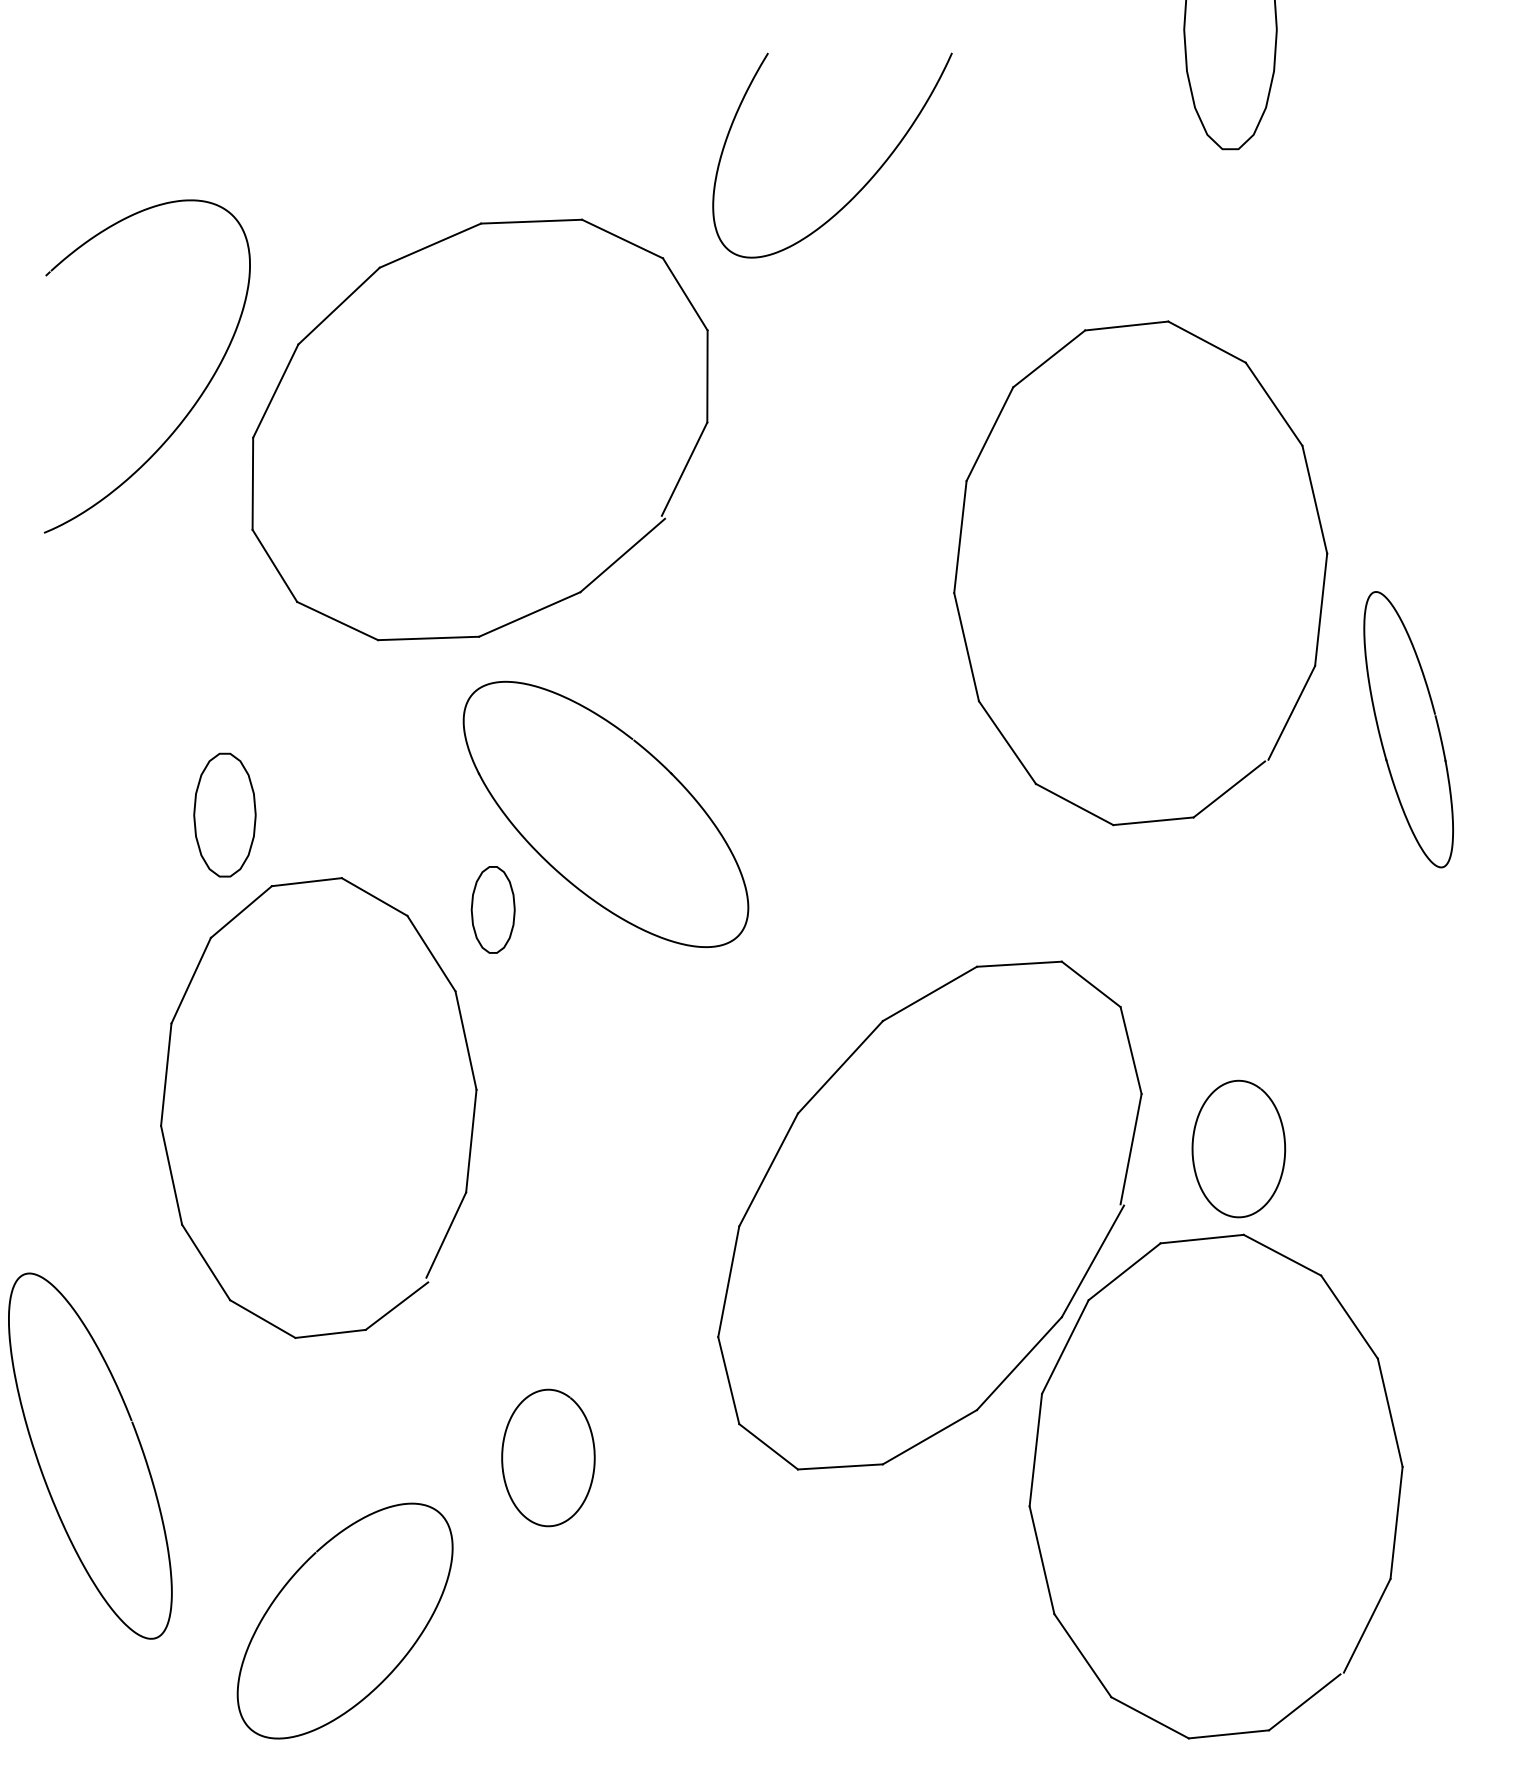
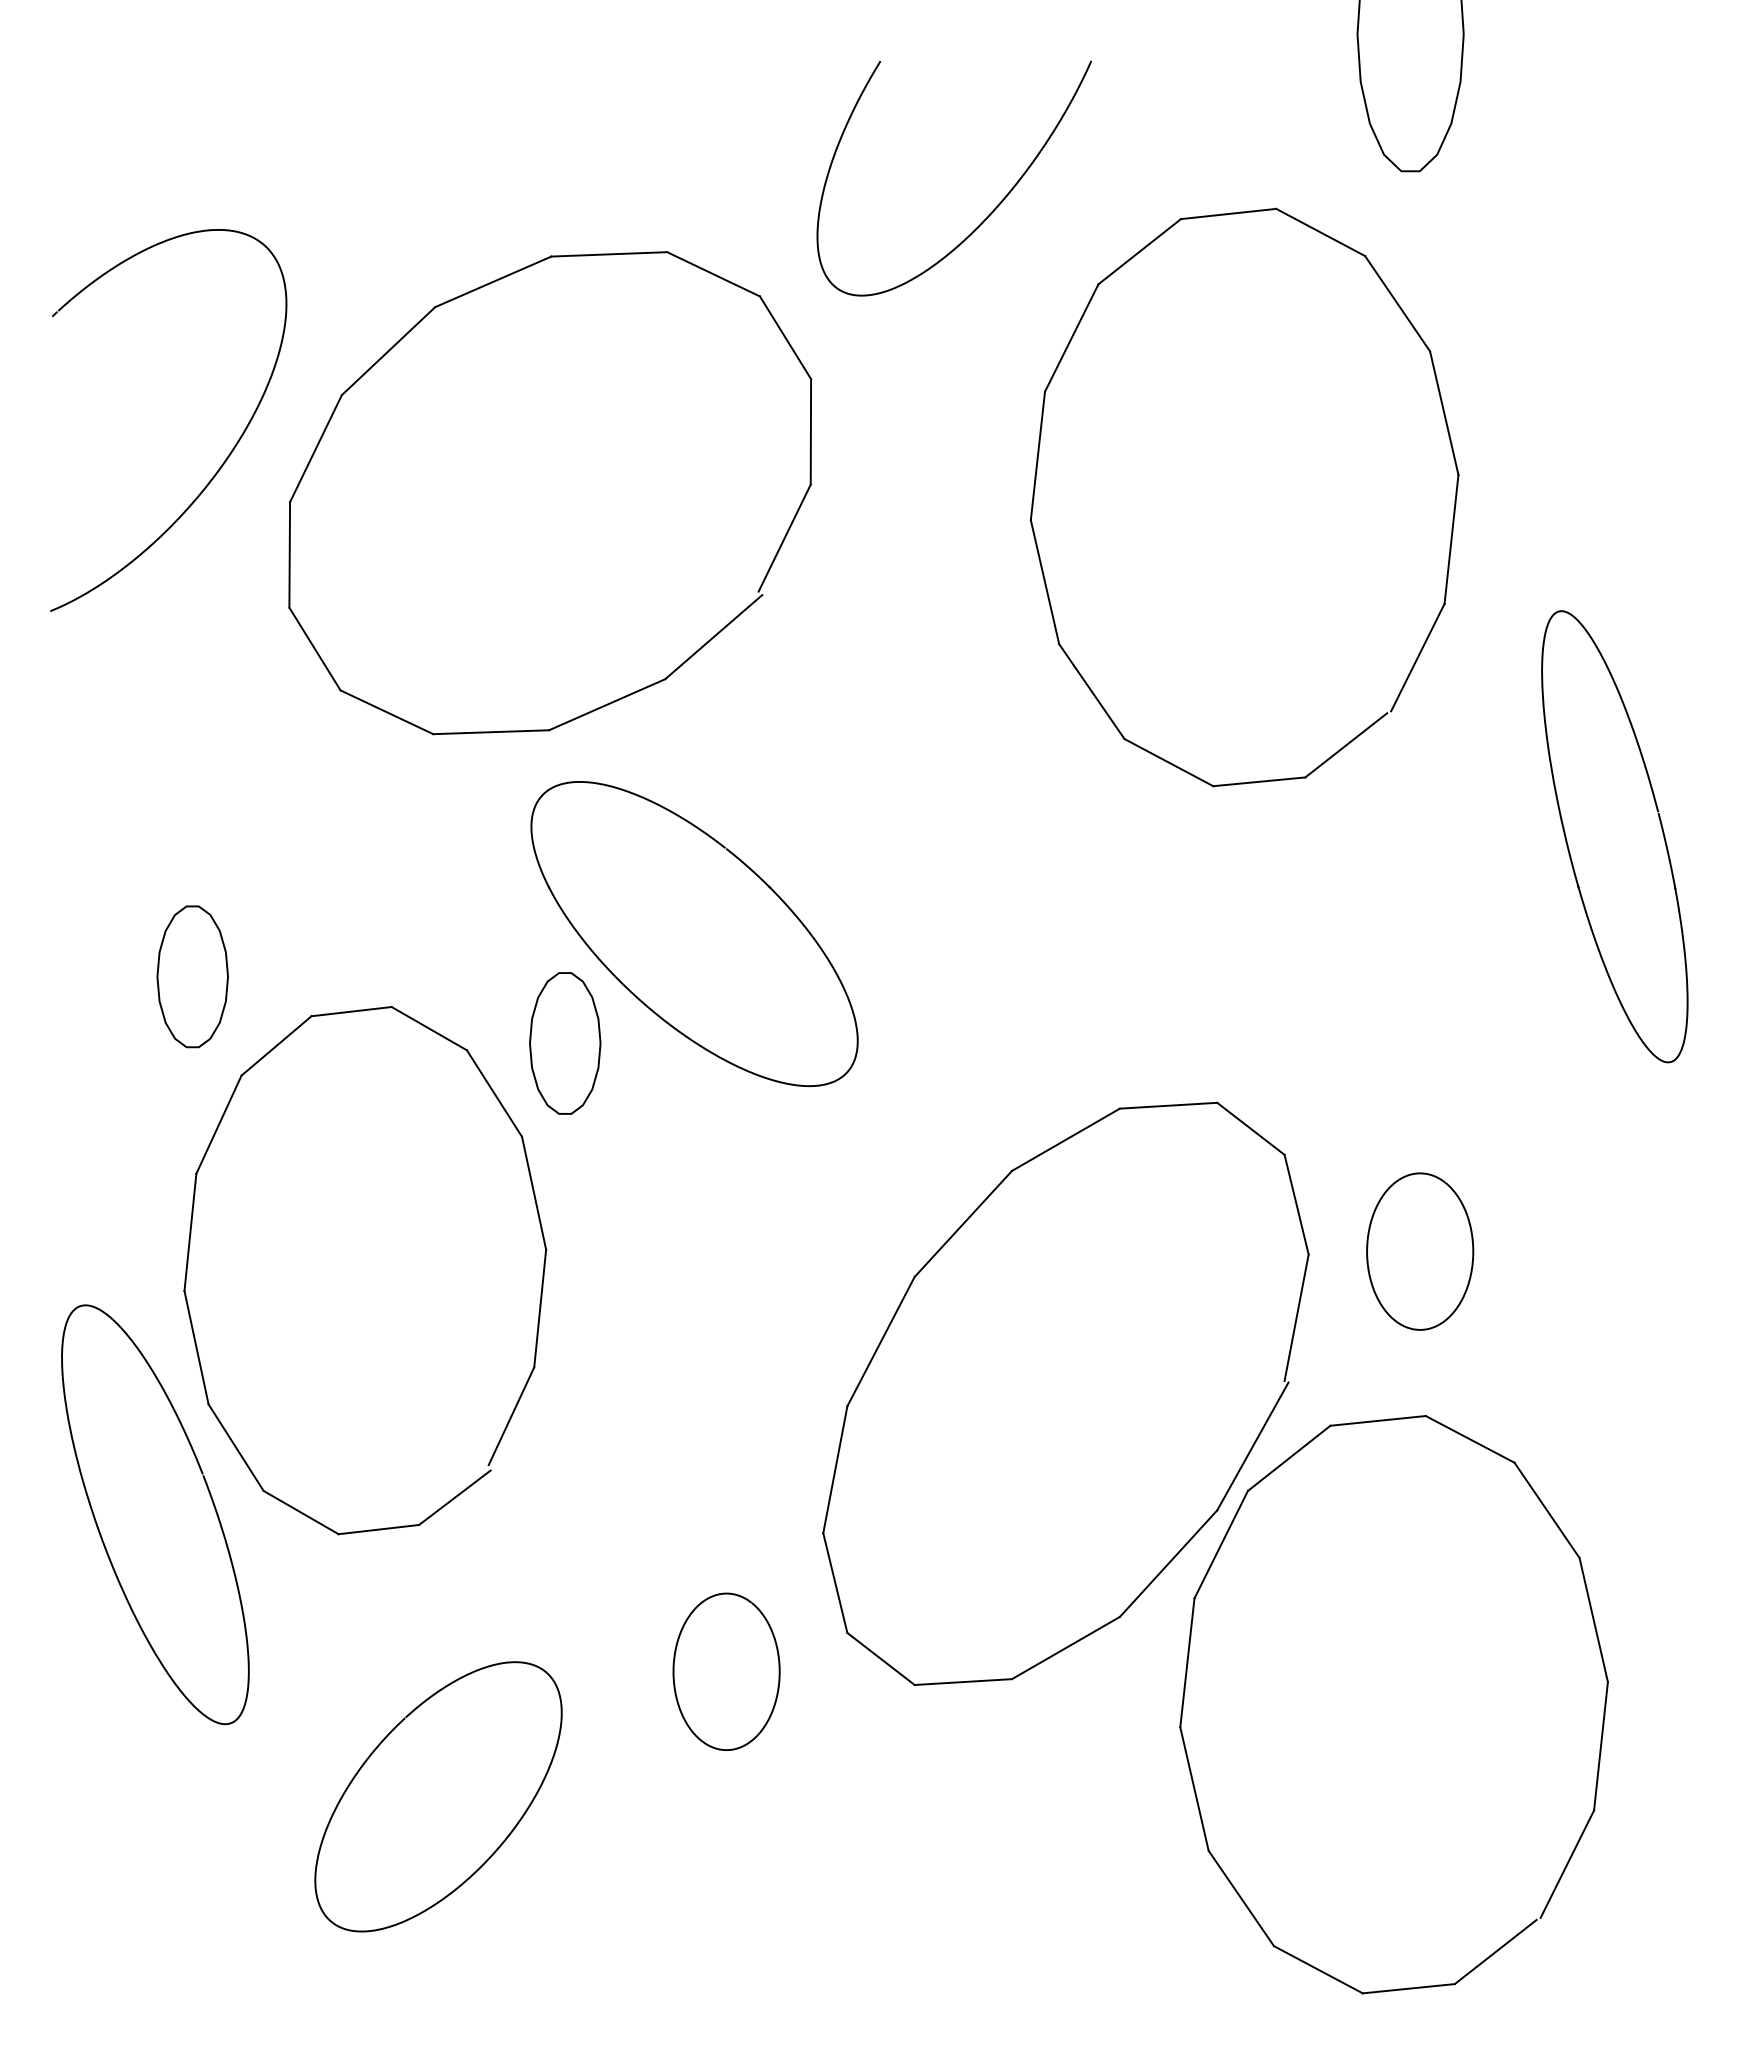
part: (960, 550) -> (1037, 471), moved
part: (1408, 729) -> (1614, 836), size x1.43
part: (224, 814) -> (192, 976), moved
part: (493, 909) -> (565, 1043), size x1.43
curve: (1283, 1140) -> (1471, 1241), moved
curve: (137, 1439) -> (209, 1495), moved
curve: (503, 1457) -> (674, 1671), moved
curve: (293, 1577) -> (379, 1746), moved

